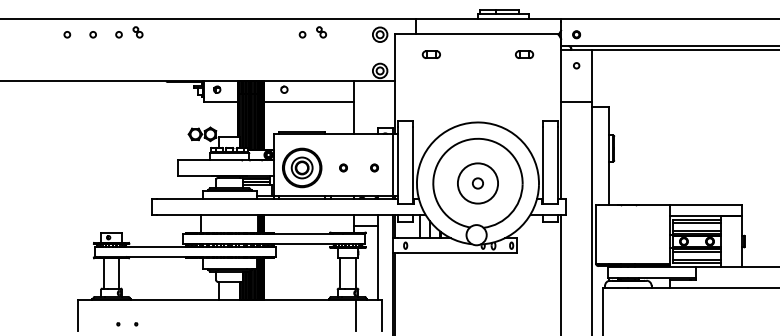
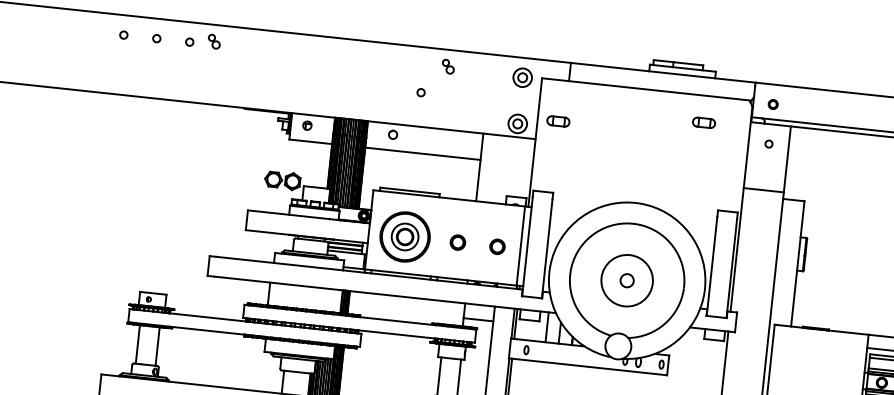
circle: (302, 34) -> (420, 92), moved
part: (430, 54) -> (557, 121), moved
part: (343, 167) -> (457, 242), size x1.6
part: (374, 167) -> (497, 246), size x1.6

